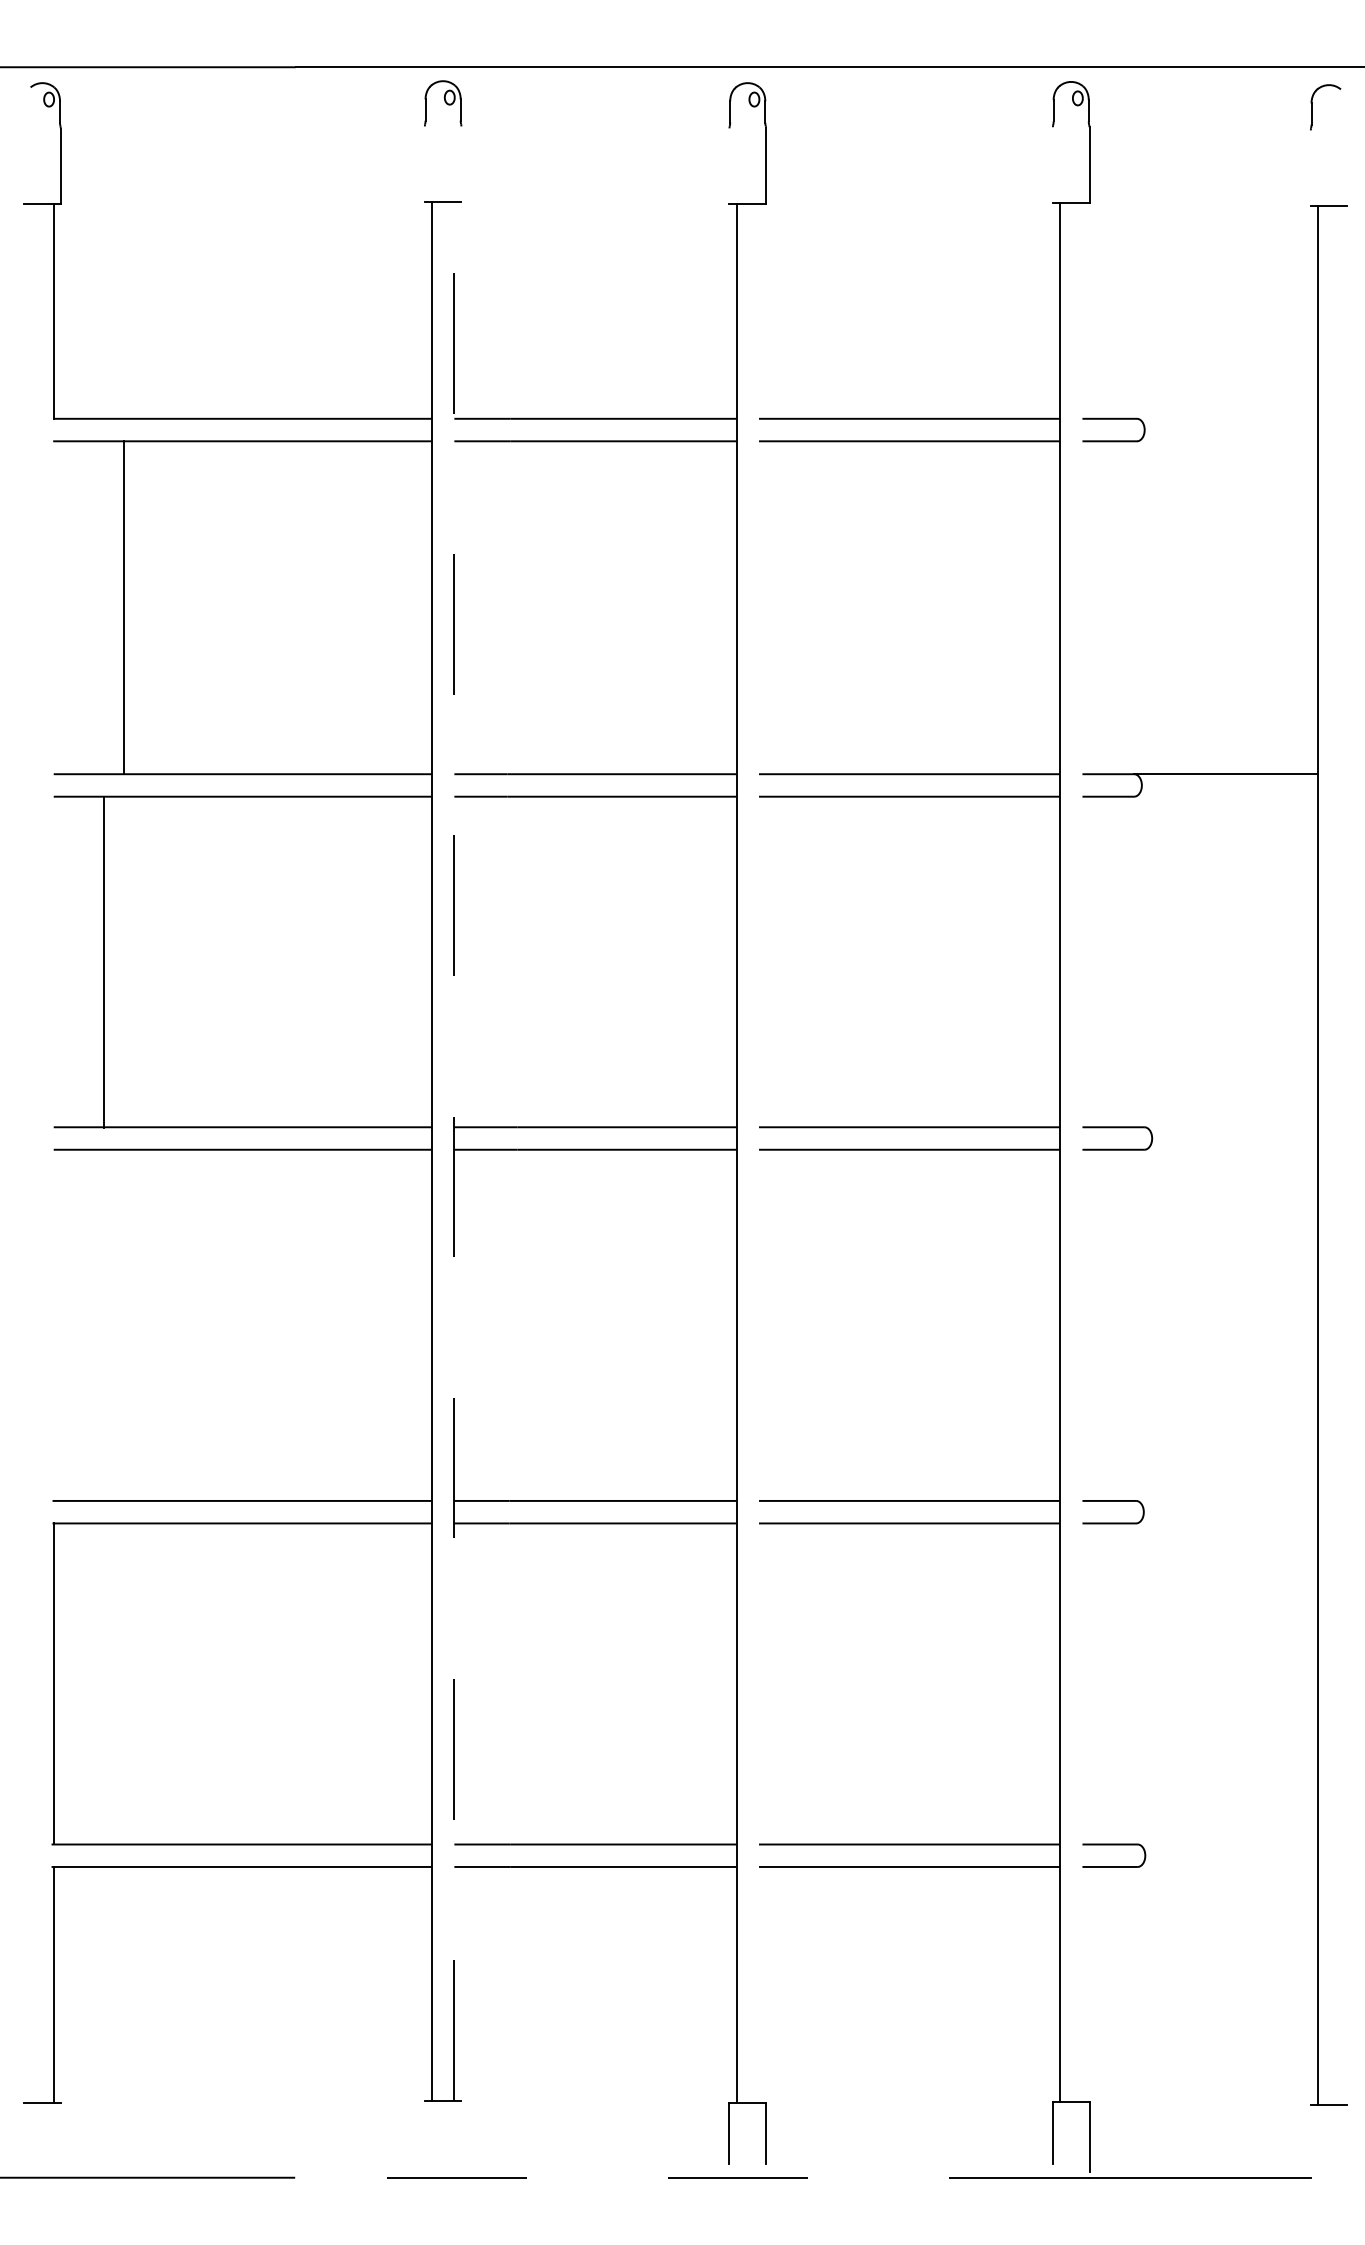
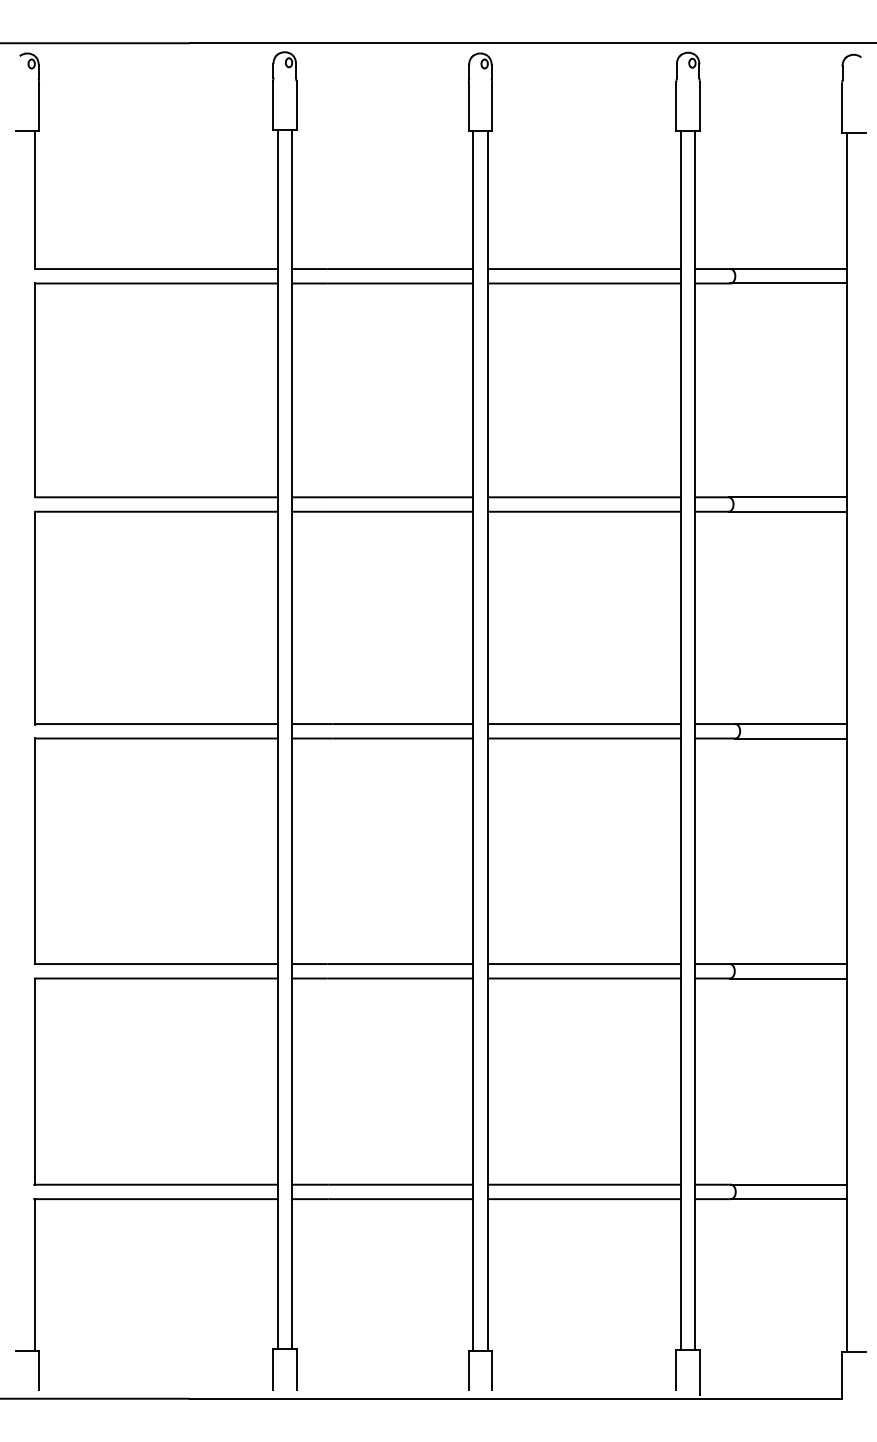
line: (425, 164) -> (273, 105), added
line: (461, 164) -> (296, 105), added
line: (1053, 164) -> (676, 105), added
line: (729, 165) -> (468, 106), added
line: (1311, 167) -> (842, 107), added
line: (1227, 419) -> (788, 269), added
line: (1227, 441) -> (788, 283), added
line: (123, 607) -> (34, 390), moved
line: (1225, 796) -> (787, 511), added
line: (103, 961) -> (34, 617), moved
line: (1230, 1127) -> (790, 724), added
line: (1230, 1149) -> (790, 738), added
line: (453, 1151) -> (291, 739), dashed -> solid
line: (1082, 1151) -> (695, 739), added
line: (758, 1152) -> (487, 740), added
line: (53, 1324) -> (34, 850), added
line: (1225, 1501) -> (787, 964), added
line: (1225, 1523) -> (787, 978), added
line: (1227, 1844) -> (788, 1184), added
line: (1227, 1867) -> (788, 1199), added
line: (425, 2132) -> (273, 1369), added
line: (461, 2132) -> (296, 1369), added
line: (61, 2133) -> (39, 1370), added
line: (1311, 2139) -> (842, 1374), added
line: (691, 2177) -> (444, 1398), dashed -> solid

